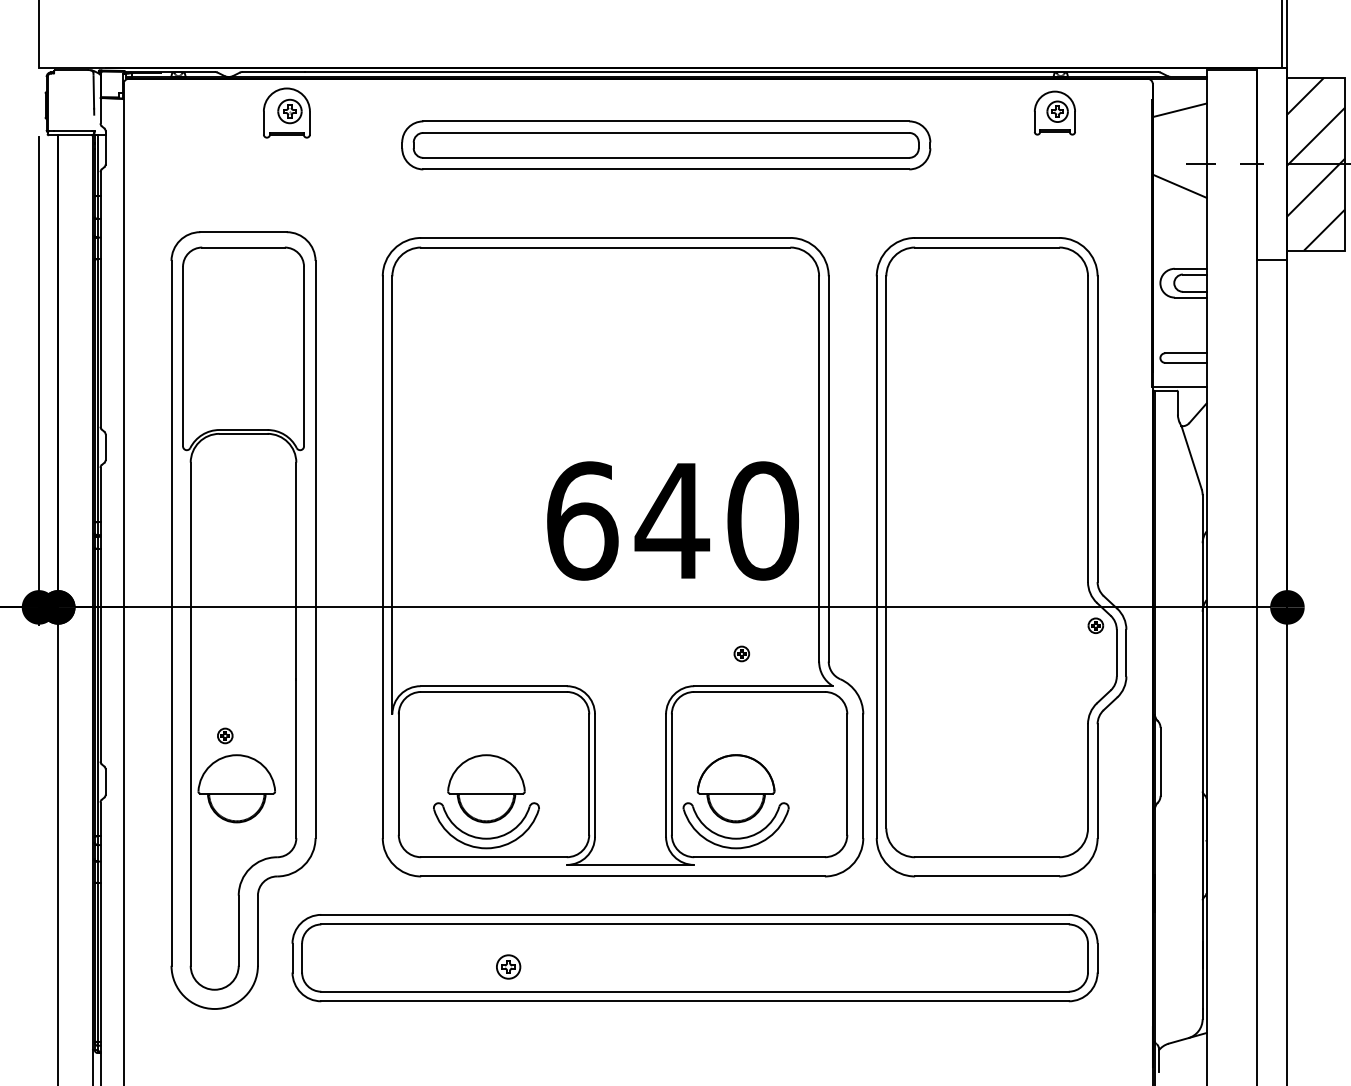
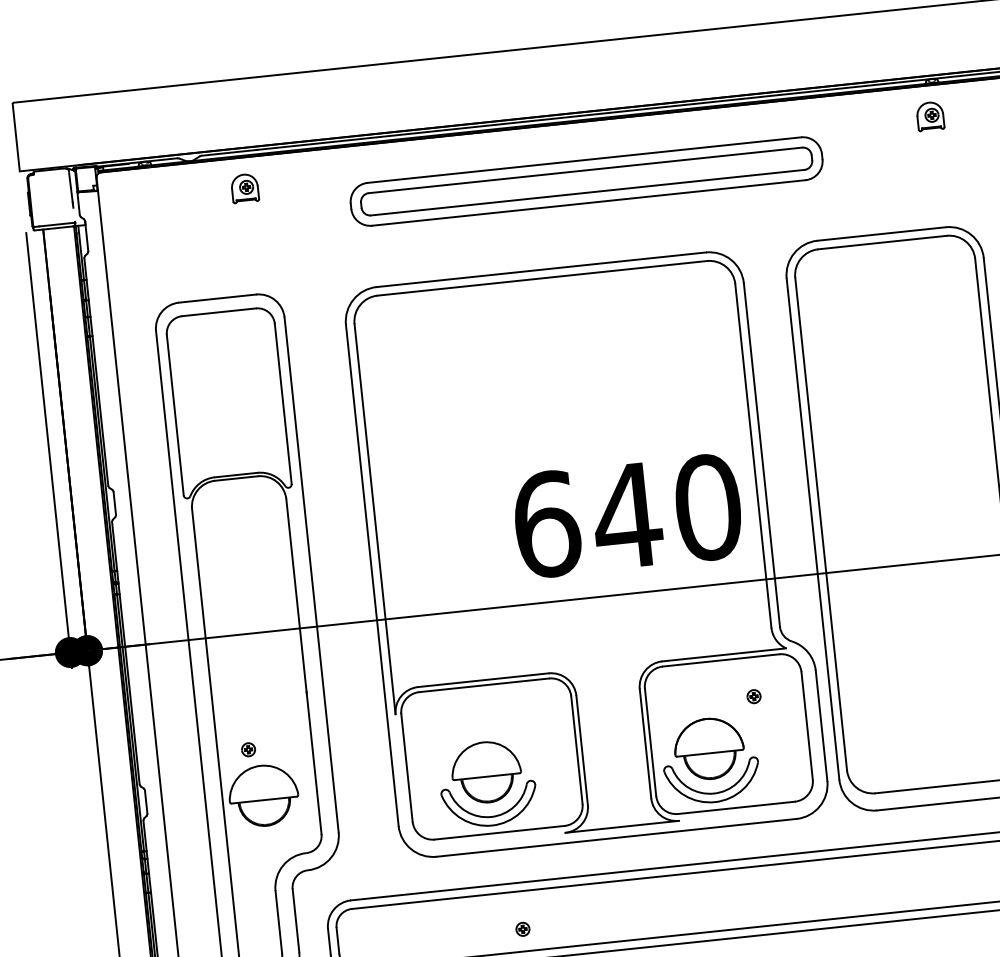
part: (286, 113) -> (244, 188), size x0.62
part: (1054, 113) -> (930, 116), size x0.71
part: (741, 653) -> (753, 696), moved
part: (508, 966) -> (522, 928), size x0.62

